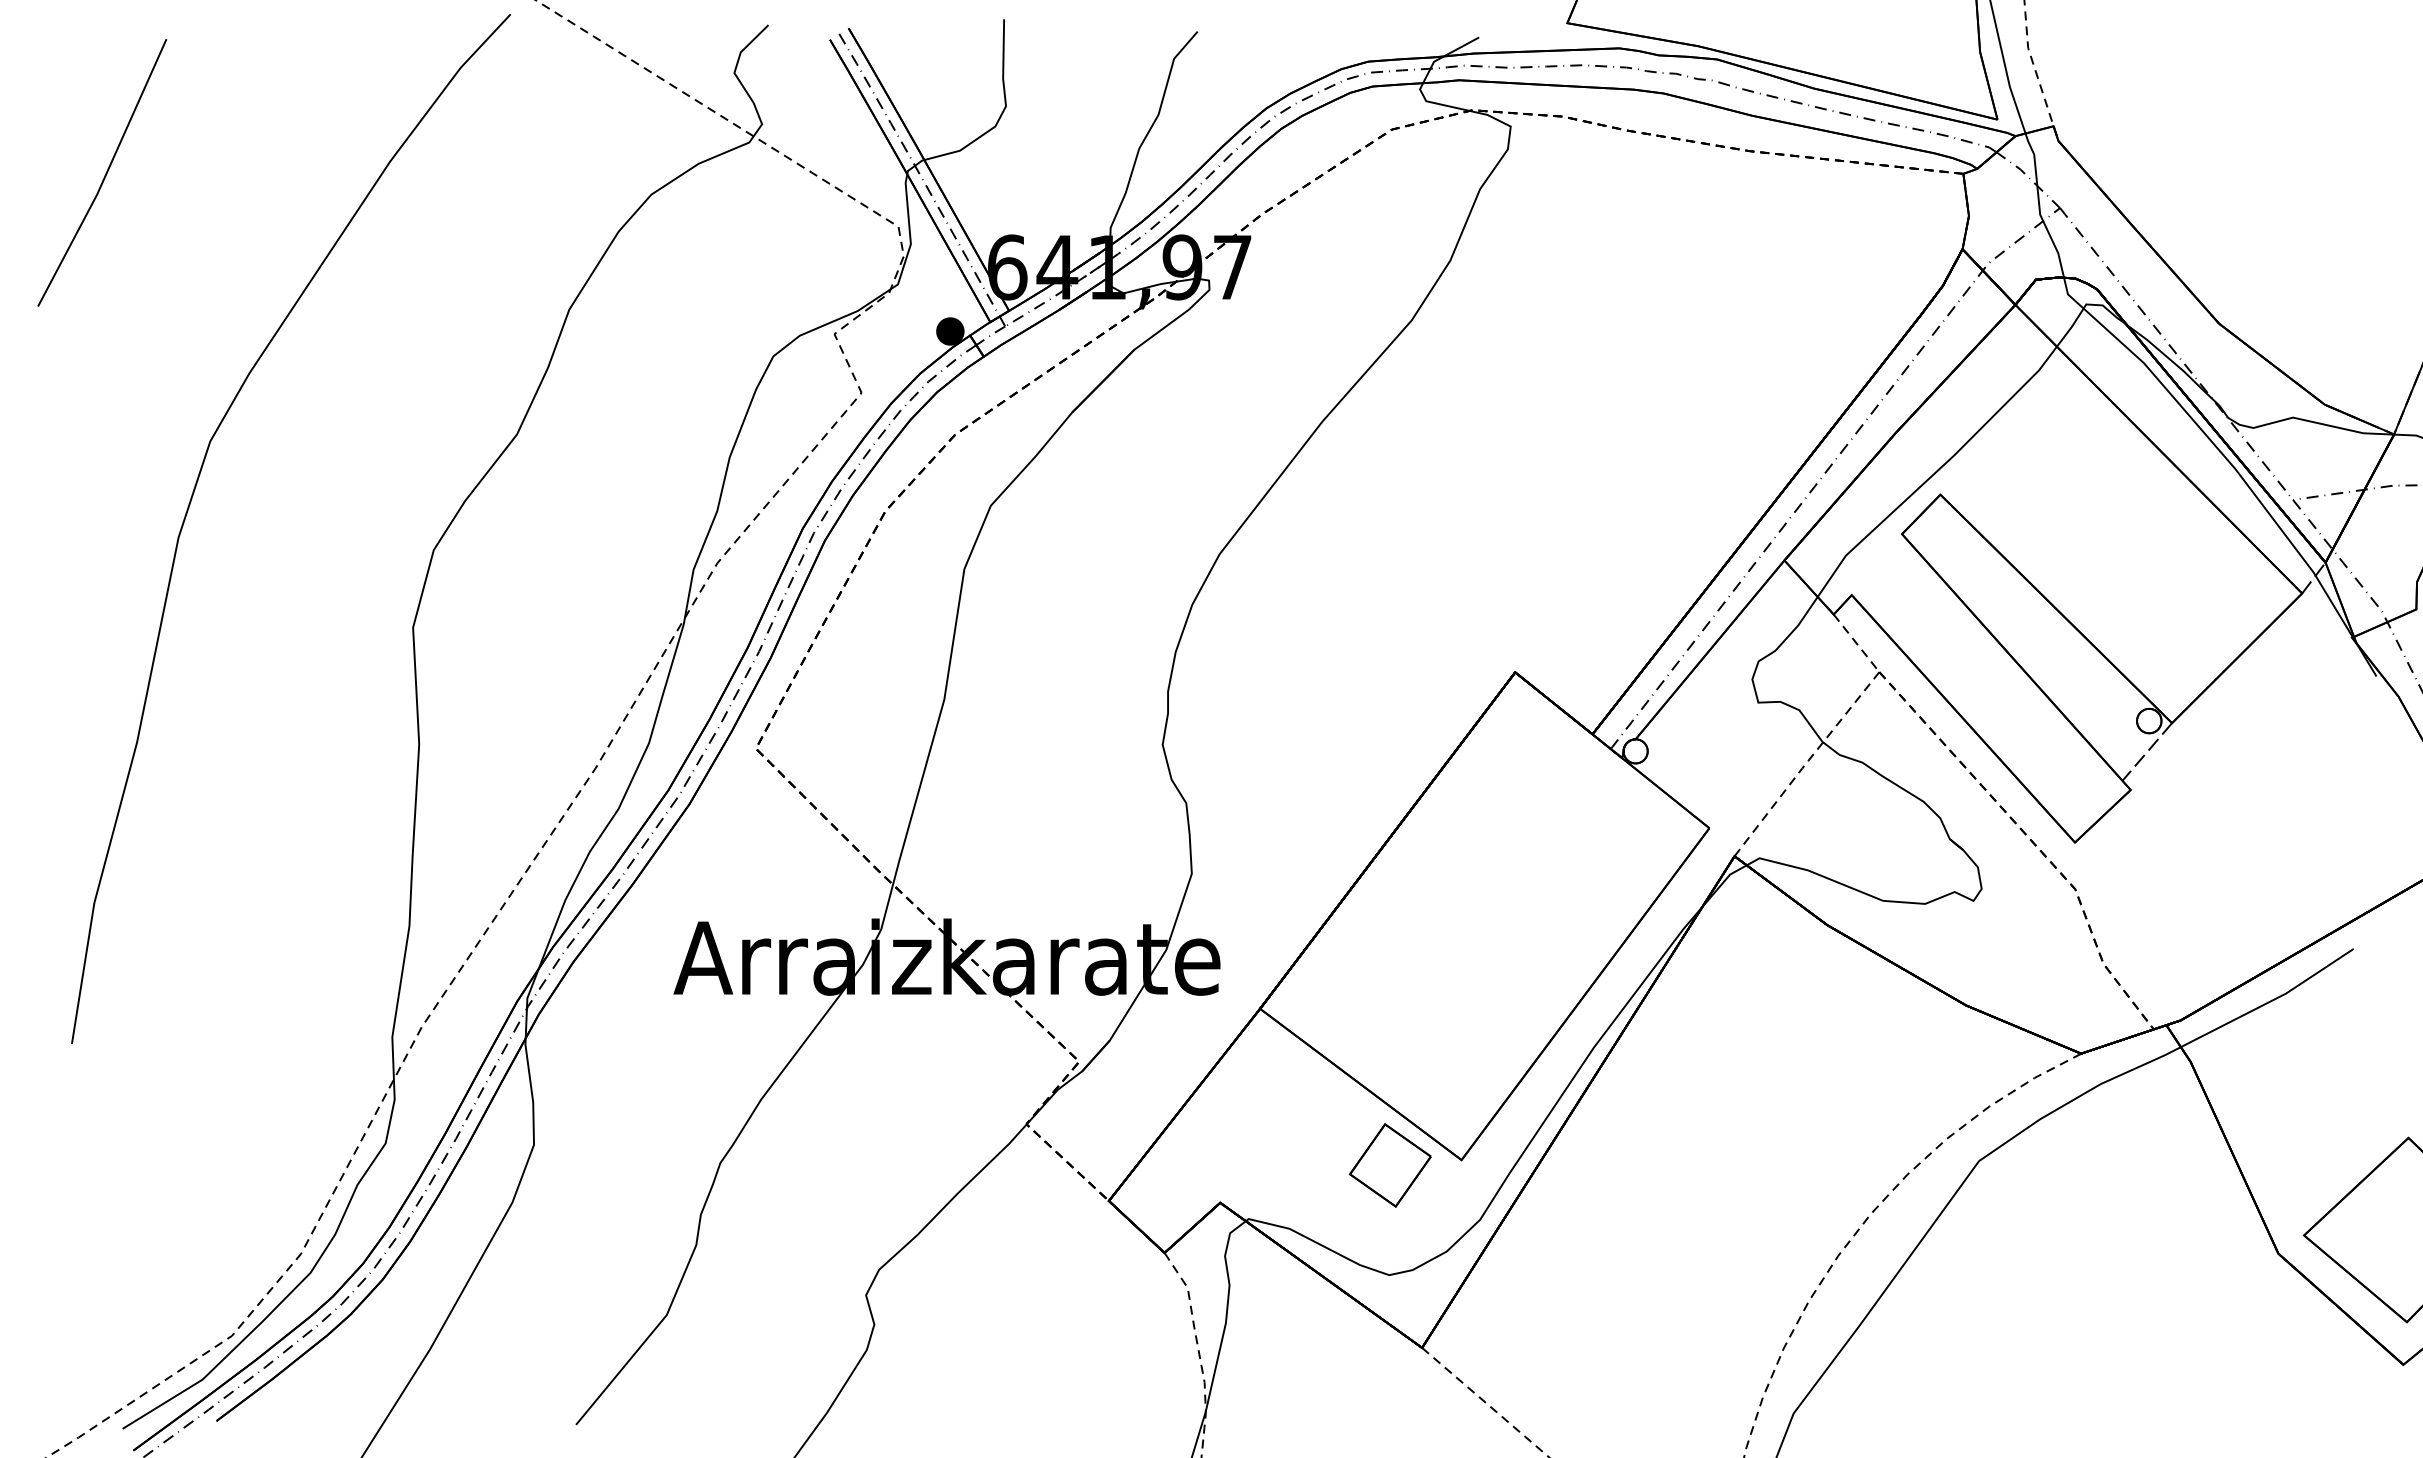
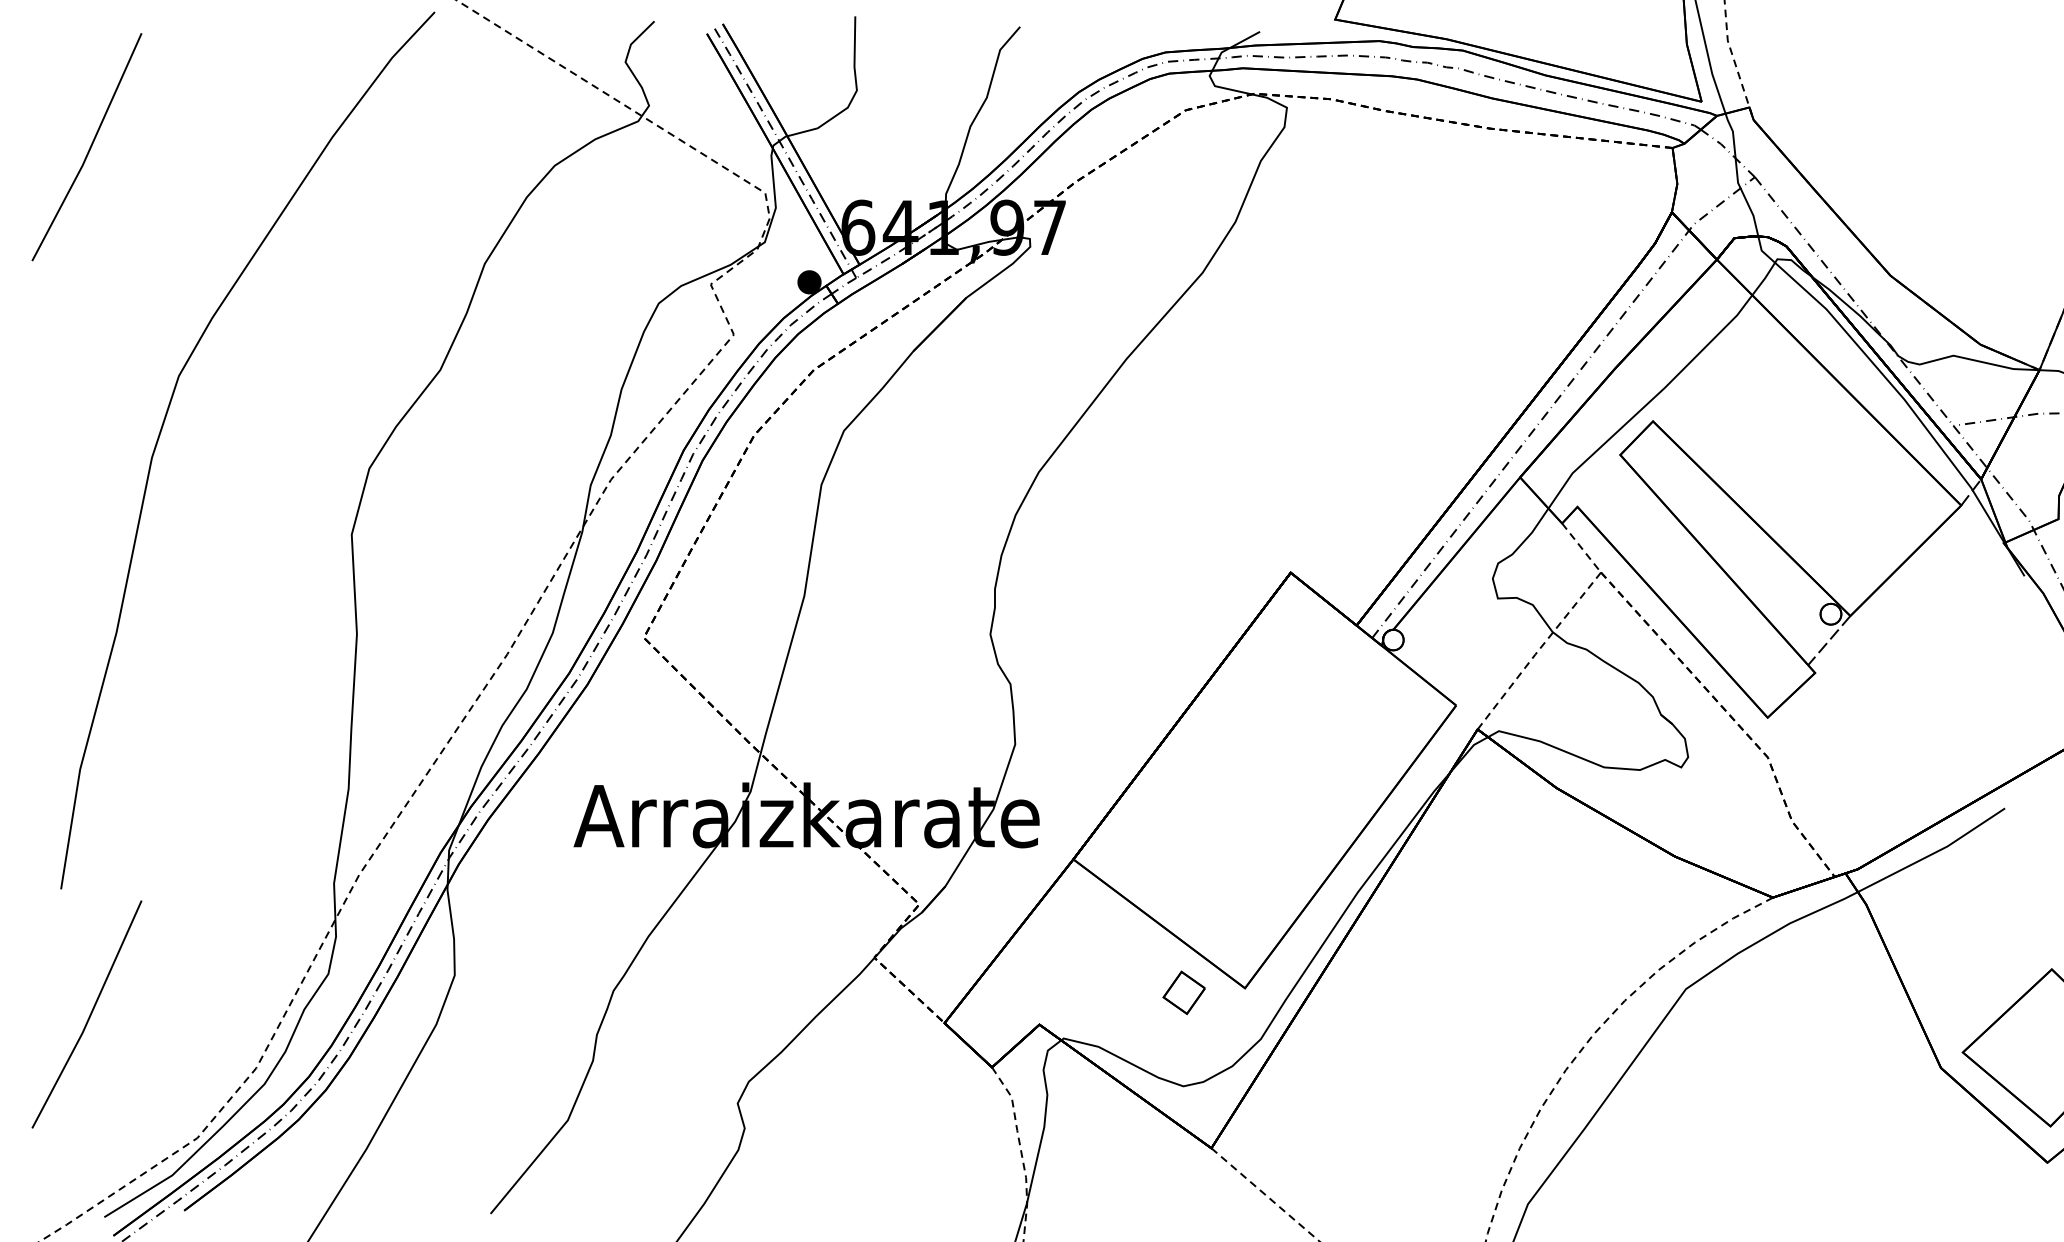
part: (1389, 1165) -> (1183, 992), size x0.6
line: (105, 1191) -> (89, 1015), added

